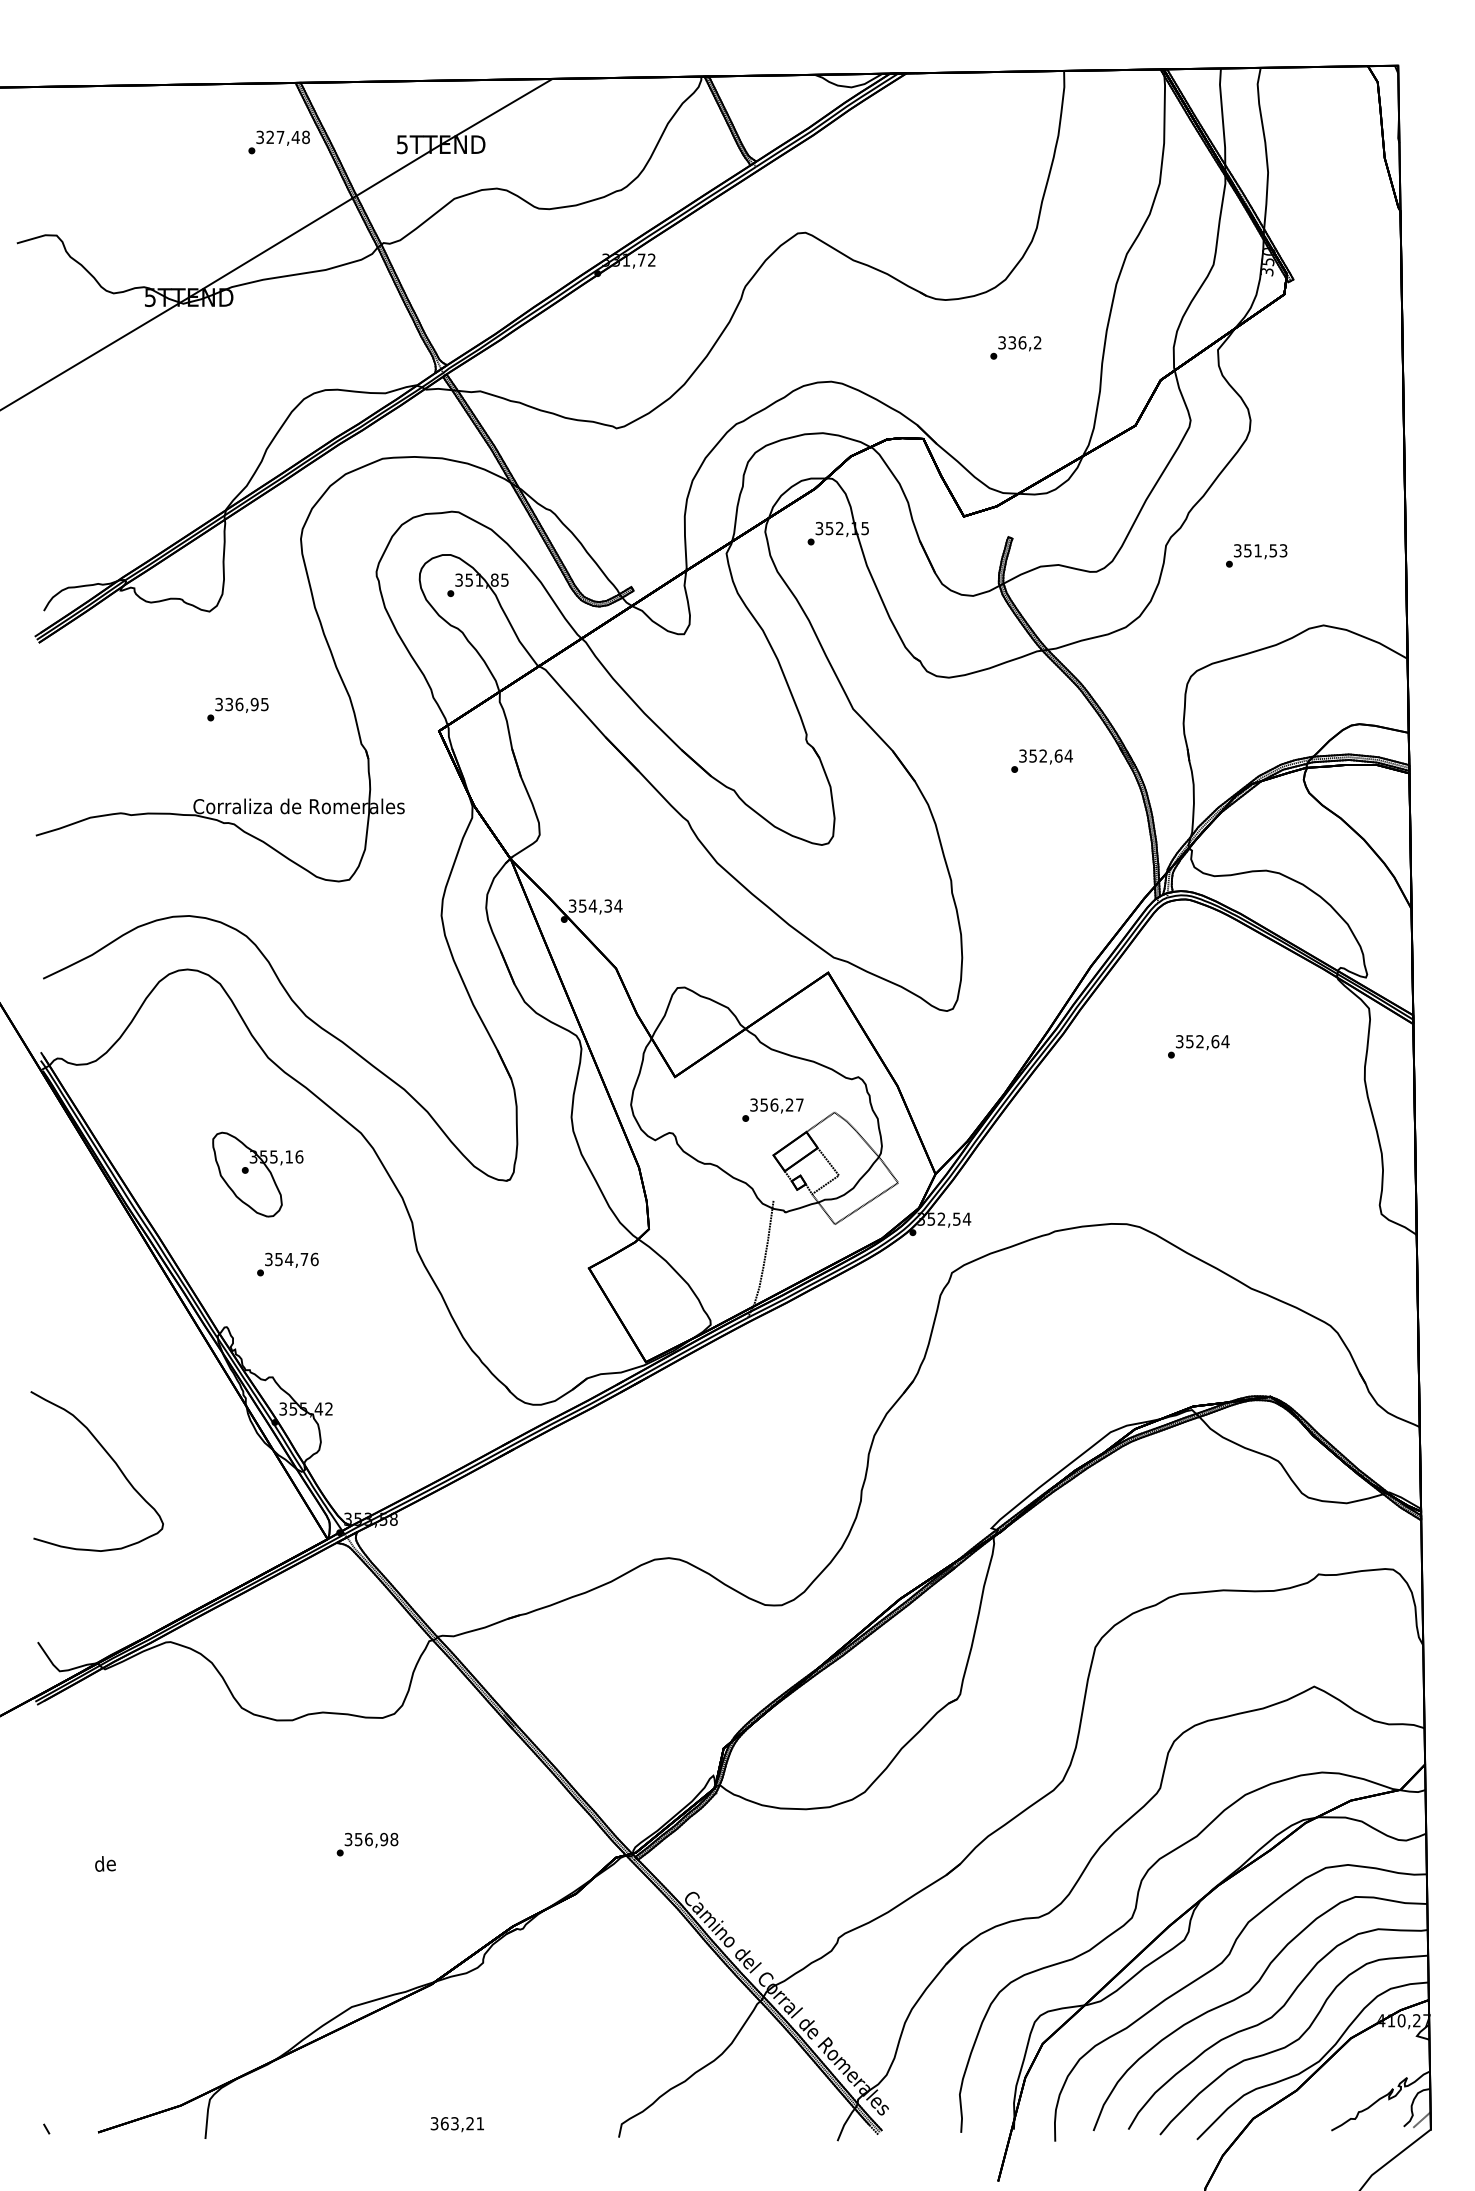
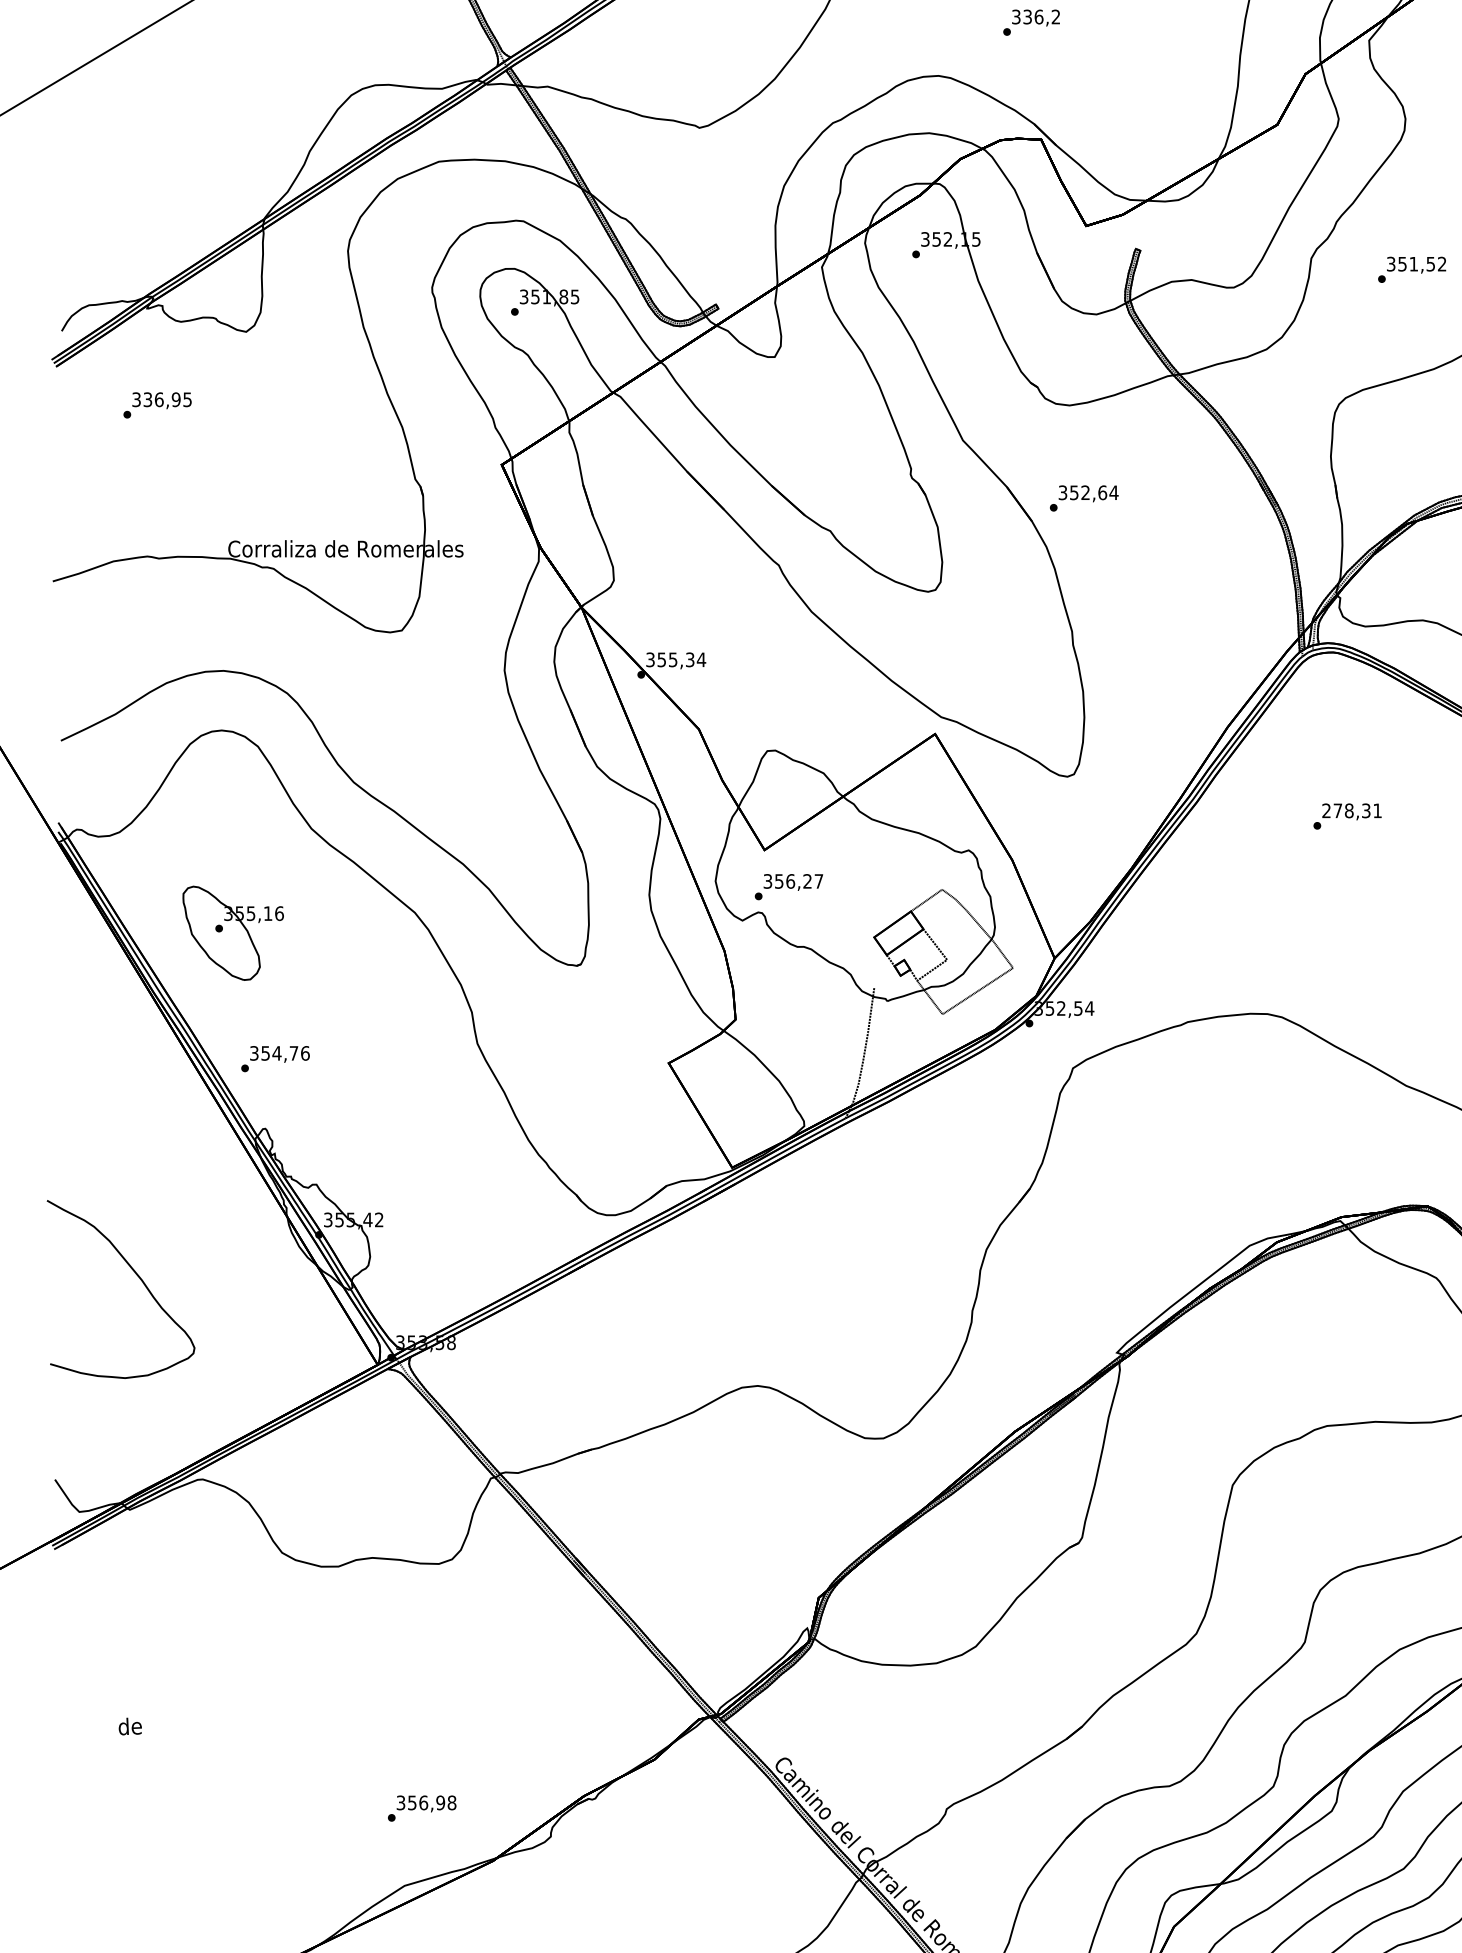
text: (1015, 347) -> (1031, 22), moved
text: (1283, 550) -> (1442, 263), 351,53 -> 351,52
text: (237, 709) -> (157, 405), moved
text: (1041, 760) -> (1083, 497), moved
text: (592, 905) -> (672, 659), 354,34 -> 355,34
text: (1202, 1041) -> (1351, 810), 352,64 -> 278,31
text: (772, 1109) -> (788, 886), moved
part: (257, 1174) -> (232, 933), moved
text: (287, 1264) -> (275, 1058), moved
text: (367, 1844) -> (422, 1808), moved

